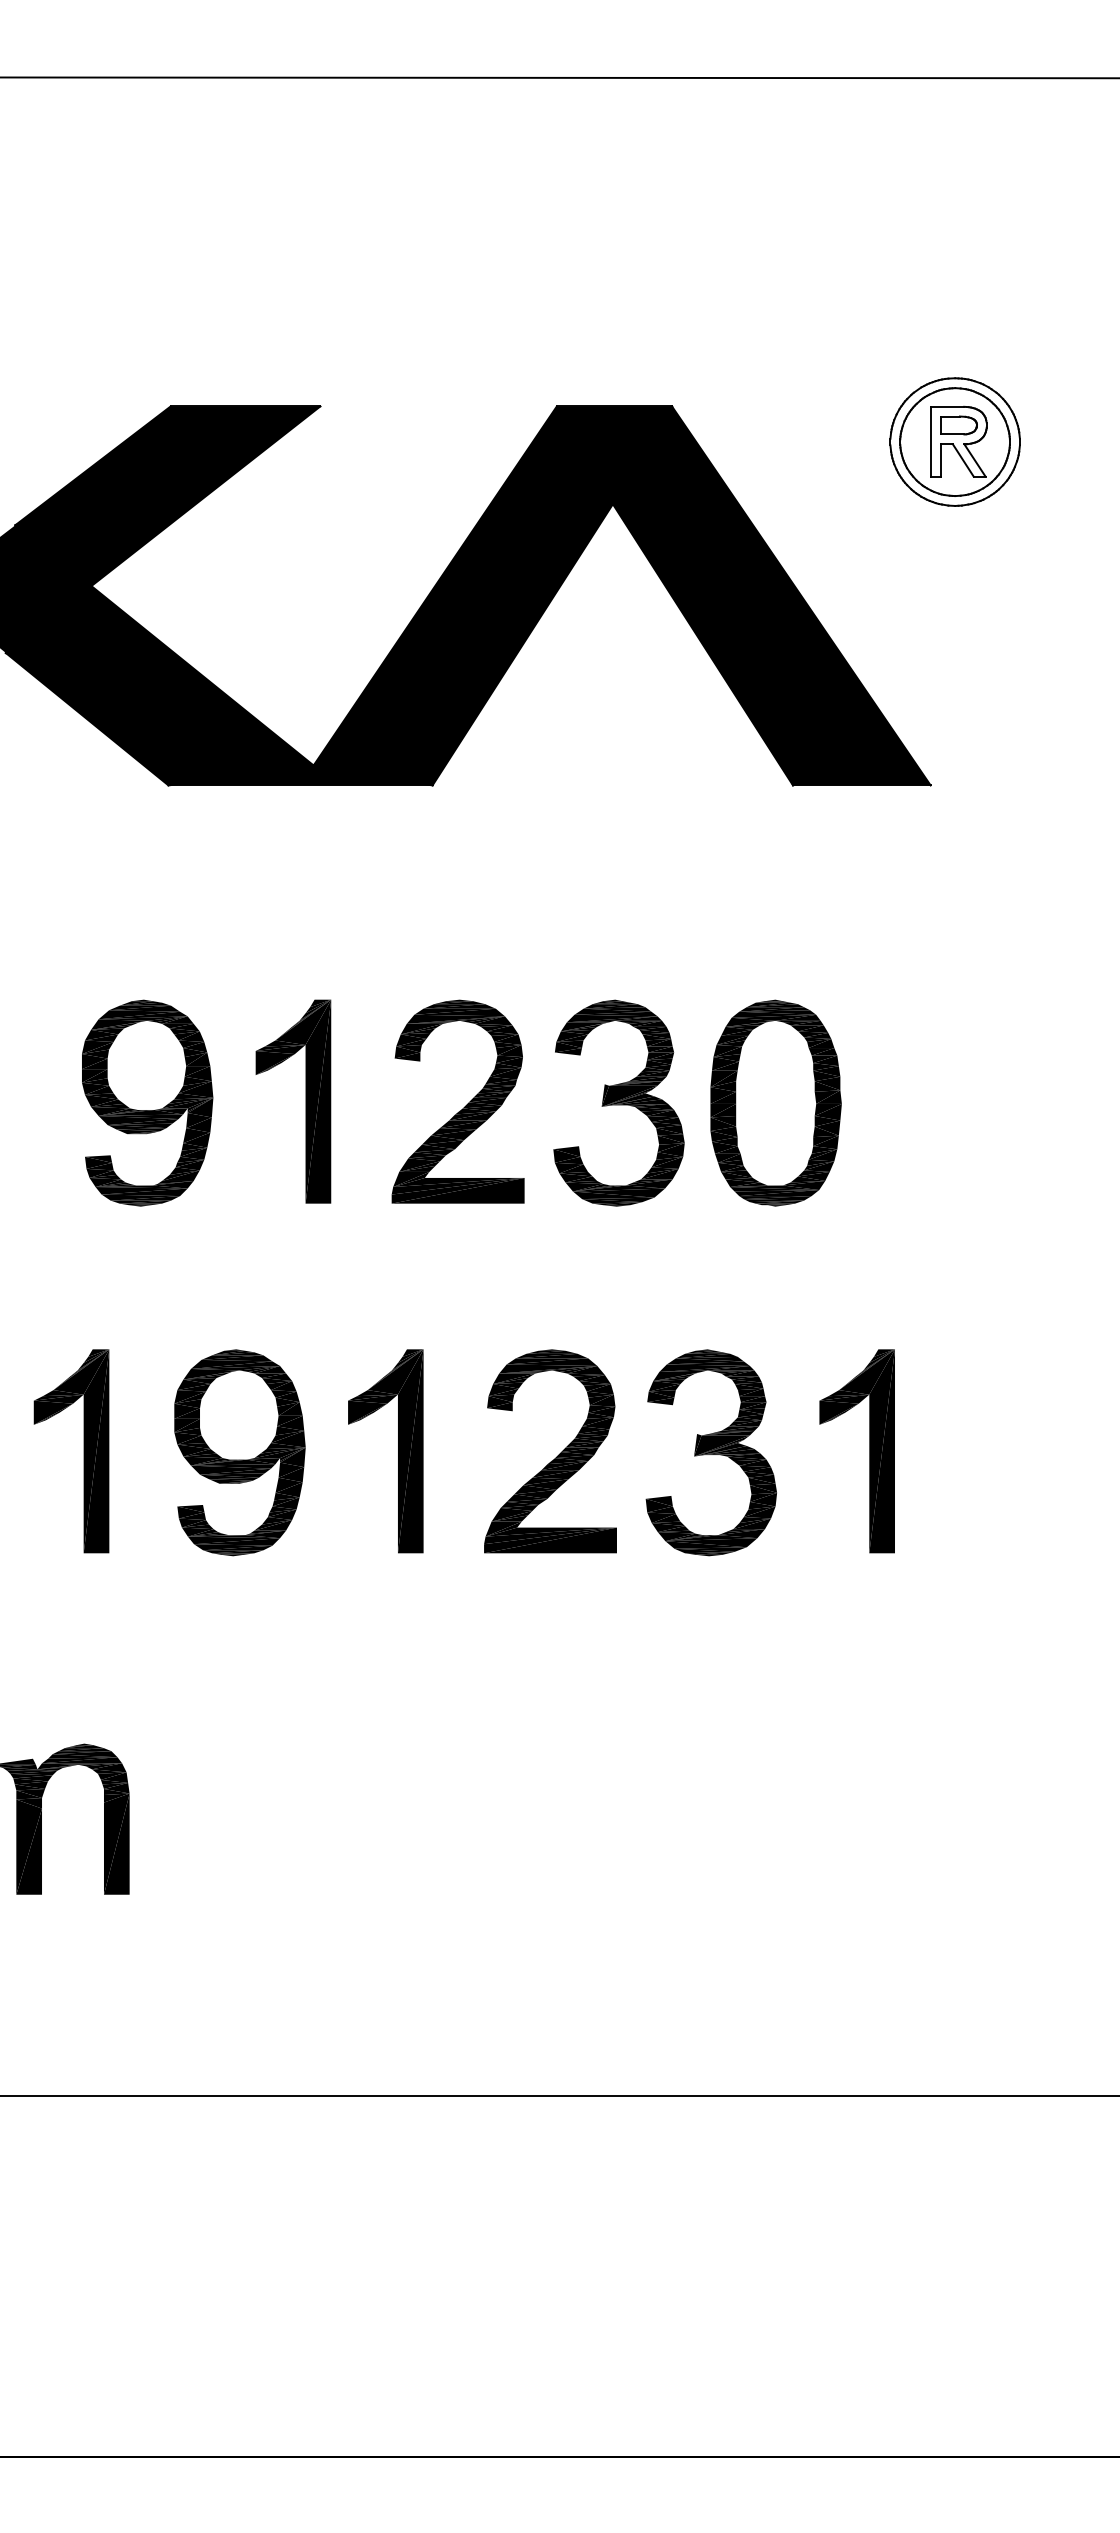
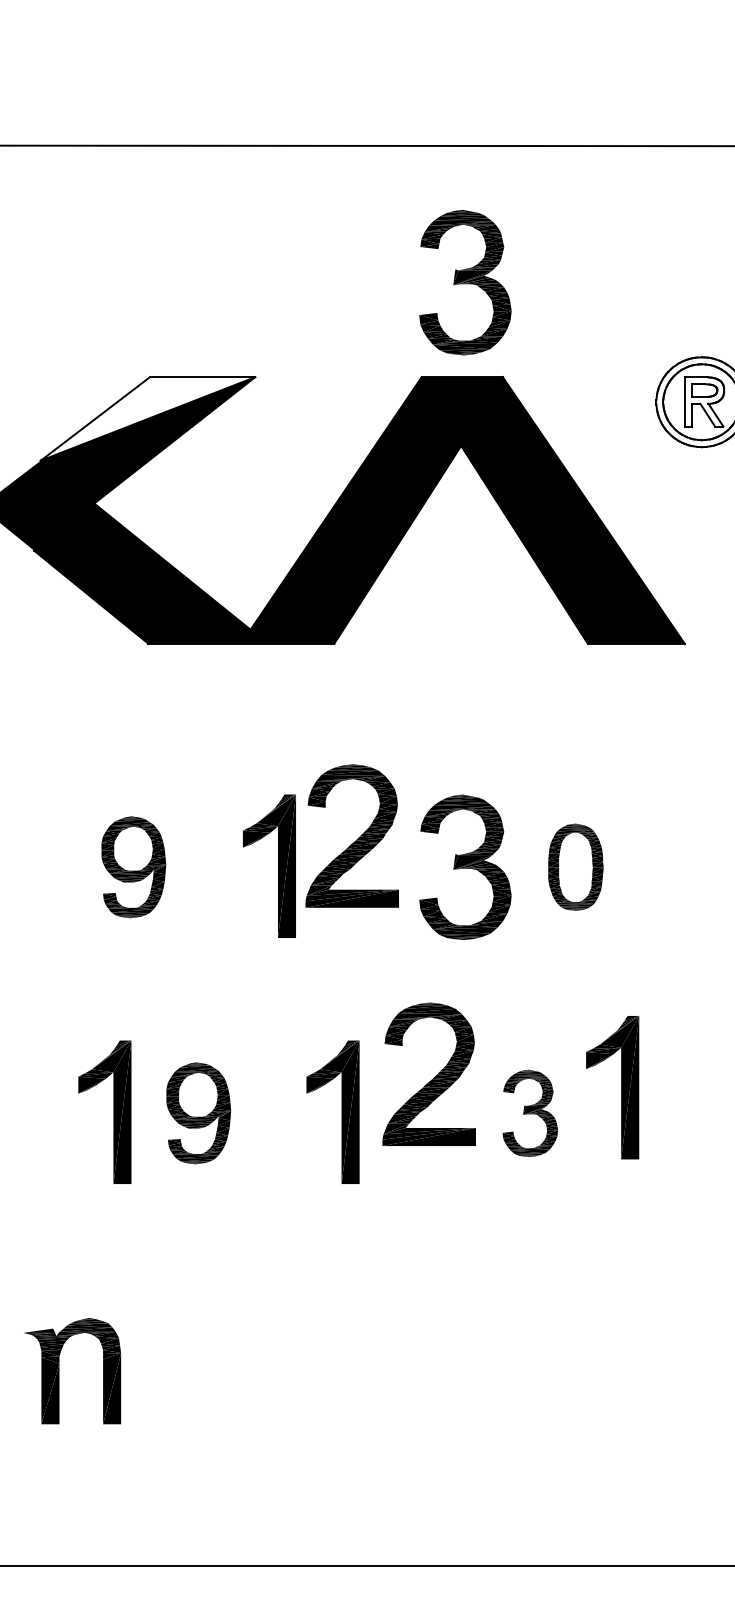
part: (618, 271) -> (465, 282), added
fill: (167, 465) -> (147, 418), removed
part: (305, 1101) -> (277, 866), moved
part: (147, 1102) -> (133, 866), size x0.7
part: (775, 1102) -> (575, 866), size x0.6
part: (463, 1107) -> (356, 840), moved
part: (83, 1451) -> (113, 1112), moved
part: (398, 1451) -> (341, 1112), moved
part: (869, 1451) -> (621, 1087), moved
part: (239, 1452) -> (198, 1113), size x0.7
part: (710, 1452) -> (529, 1113), size x0.6
part: (556, 1456) -> (433, 1077), moved

